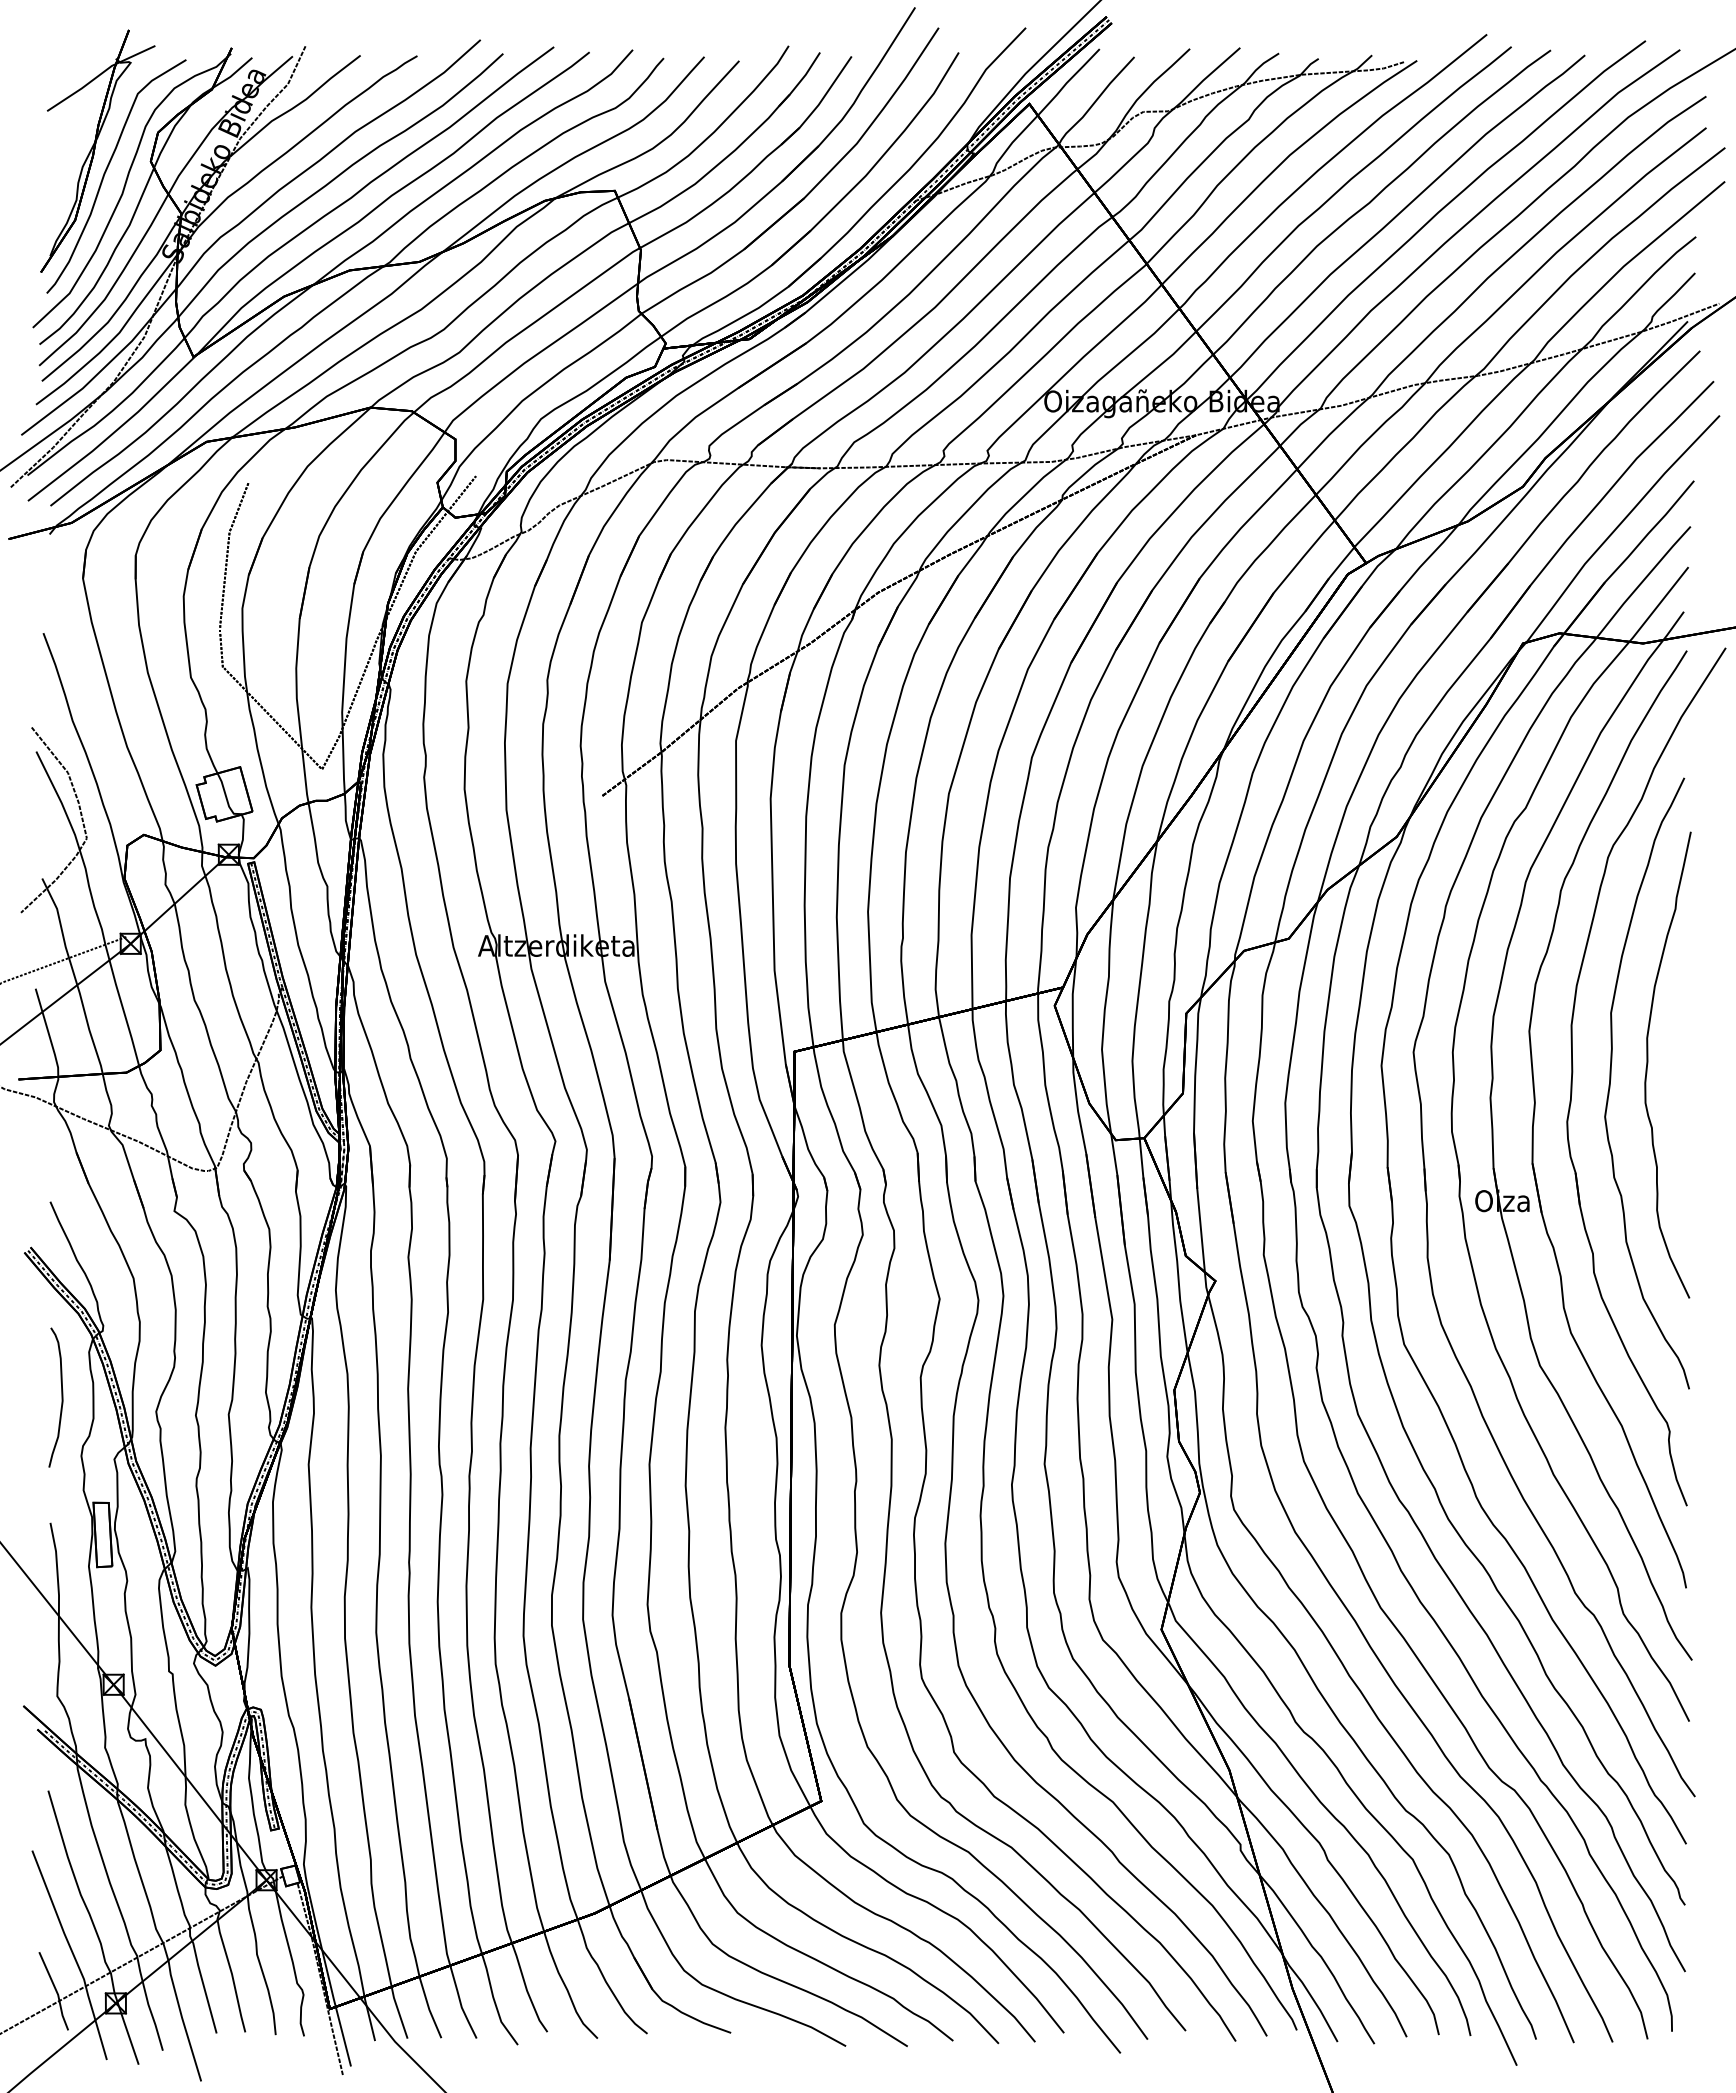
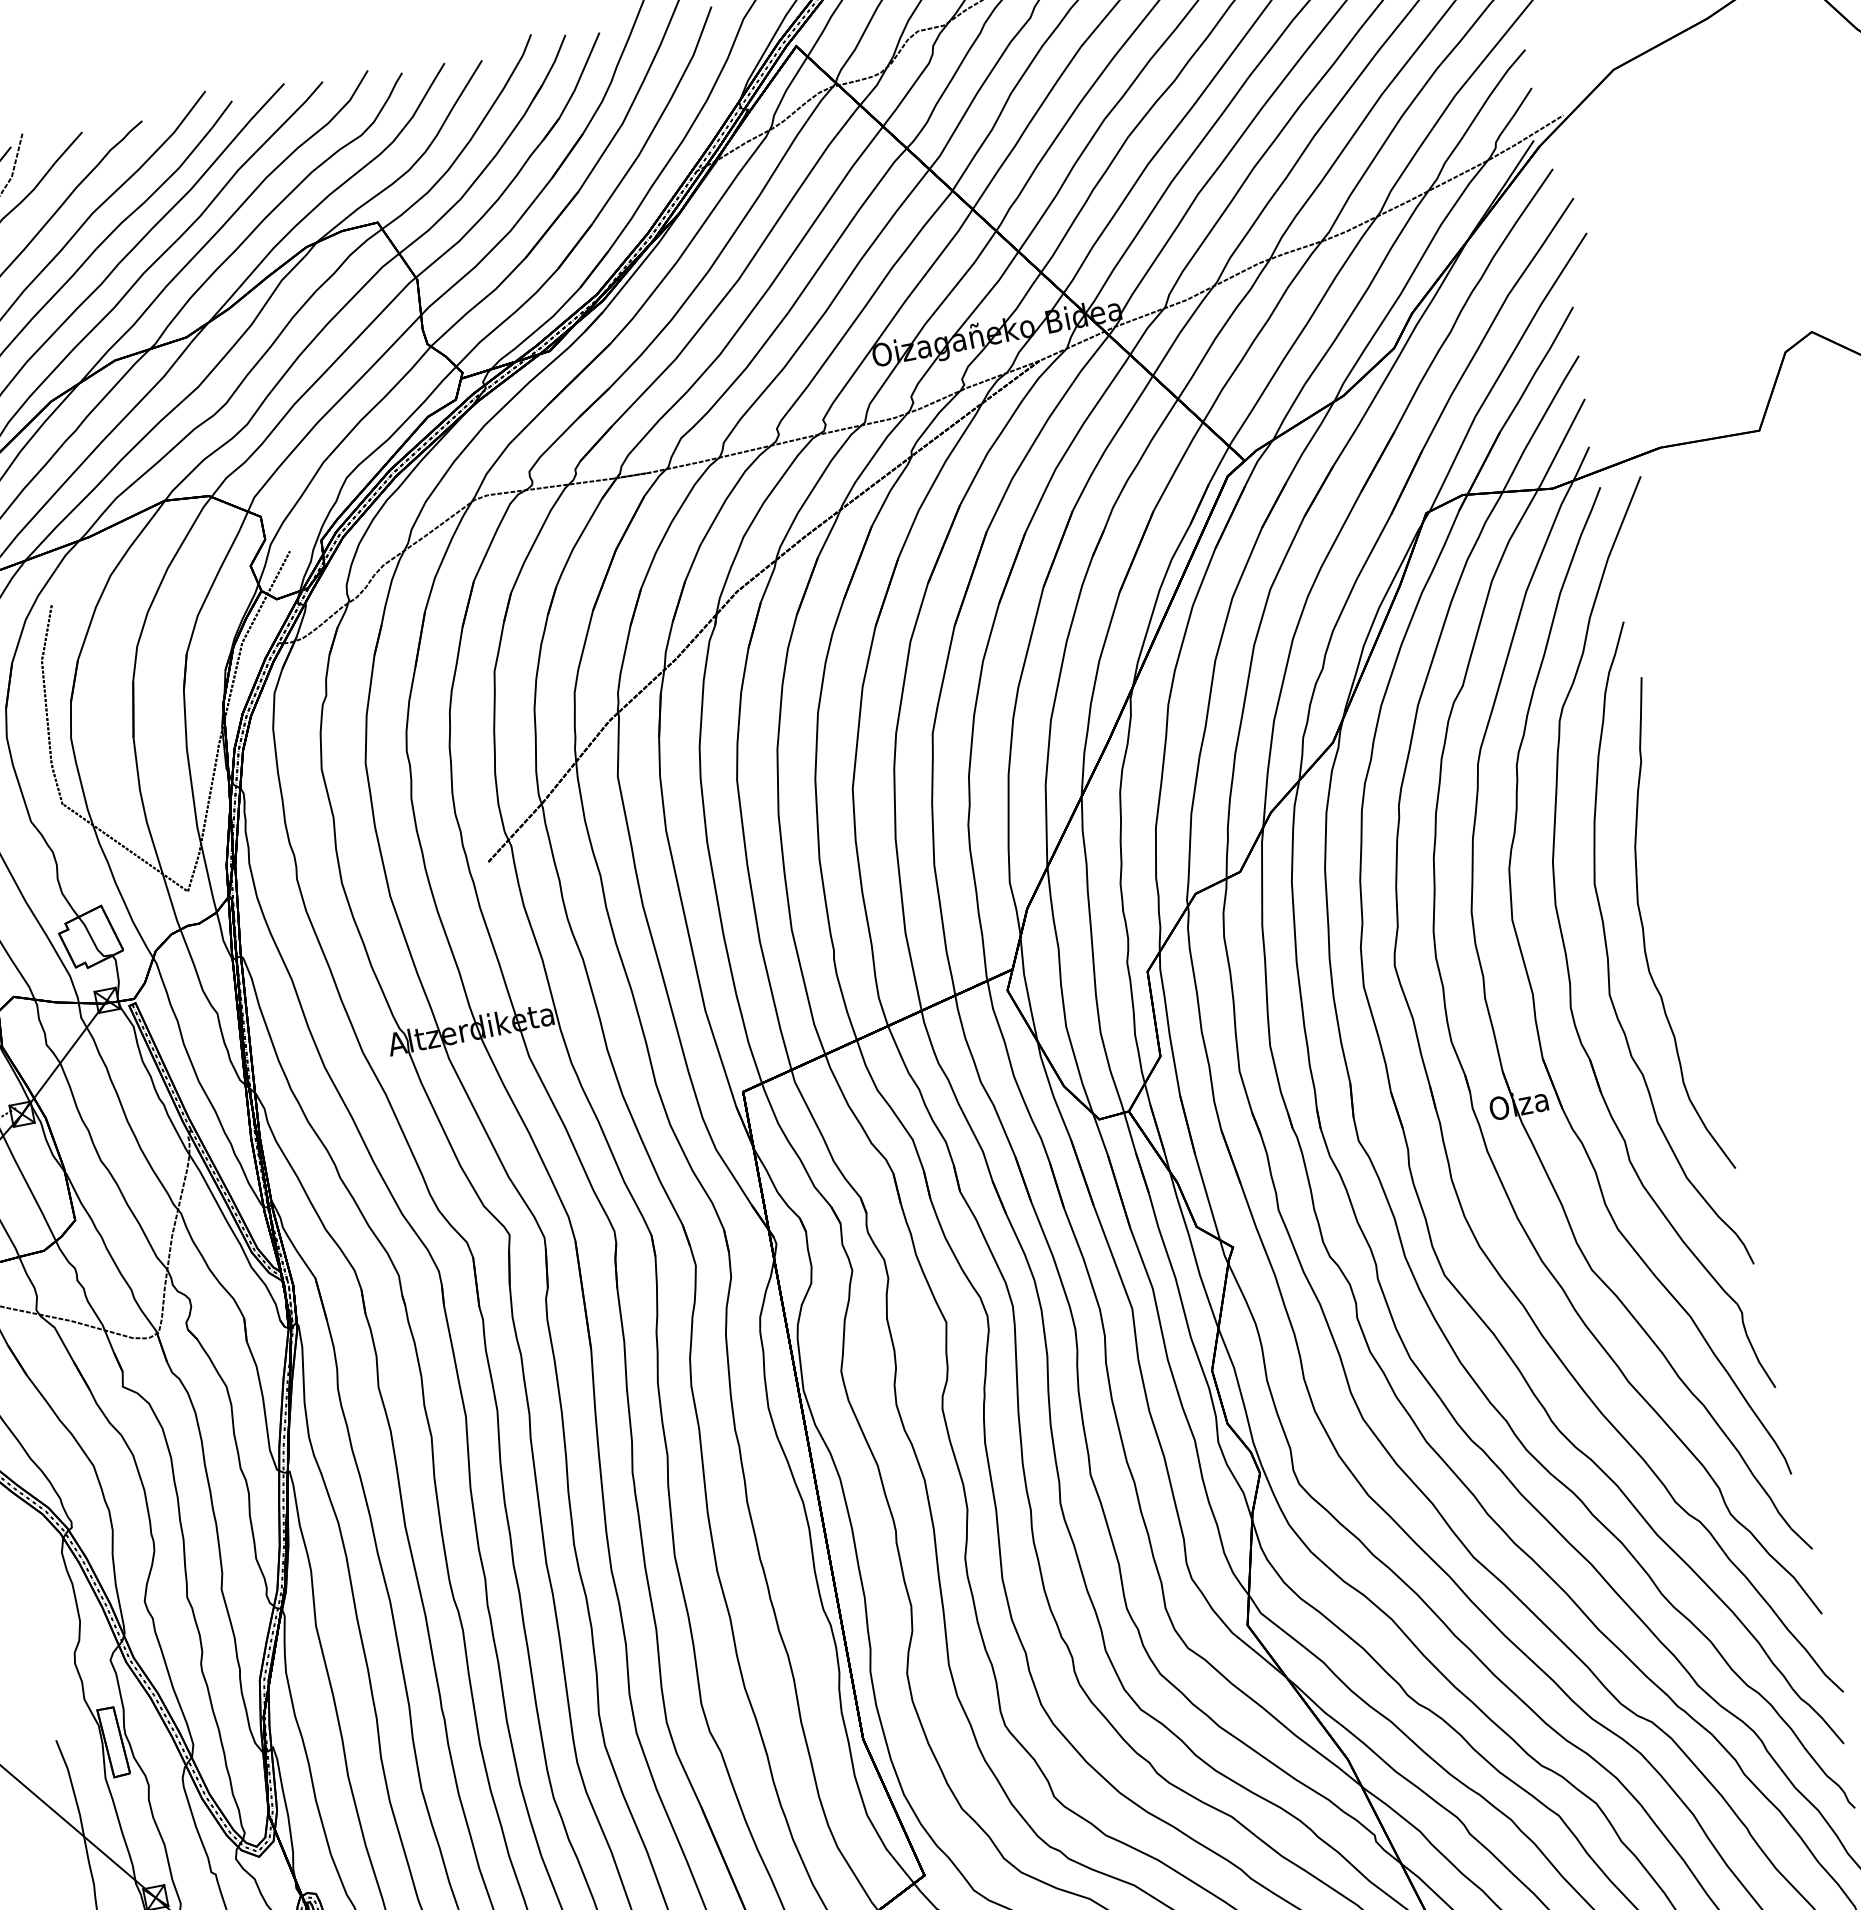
curve: (61, 1397) -> (42, 1606), removed

